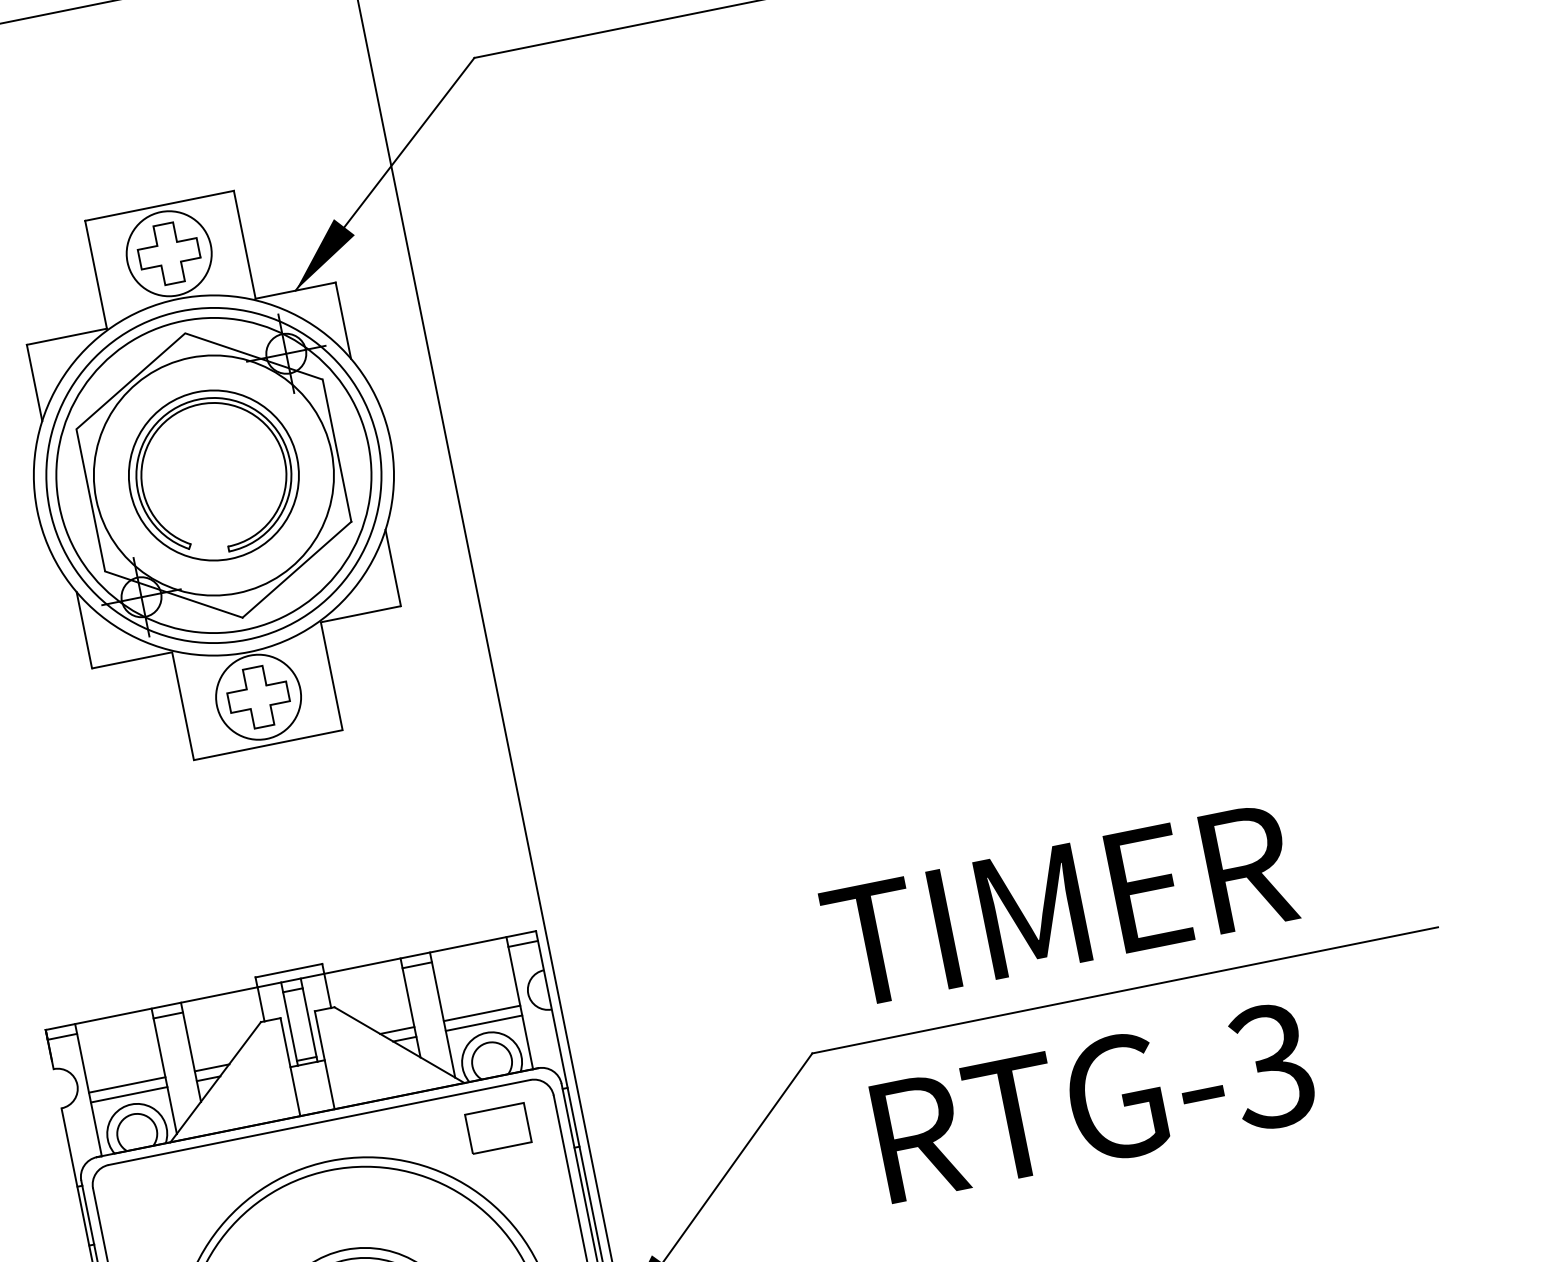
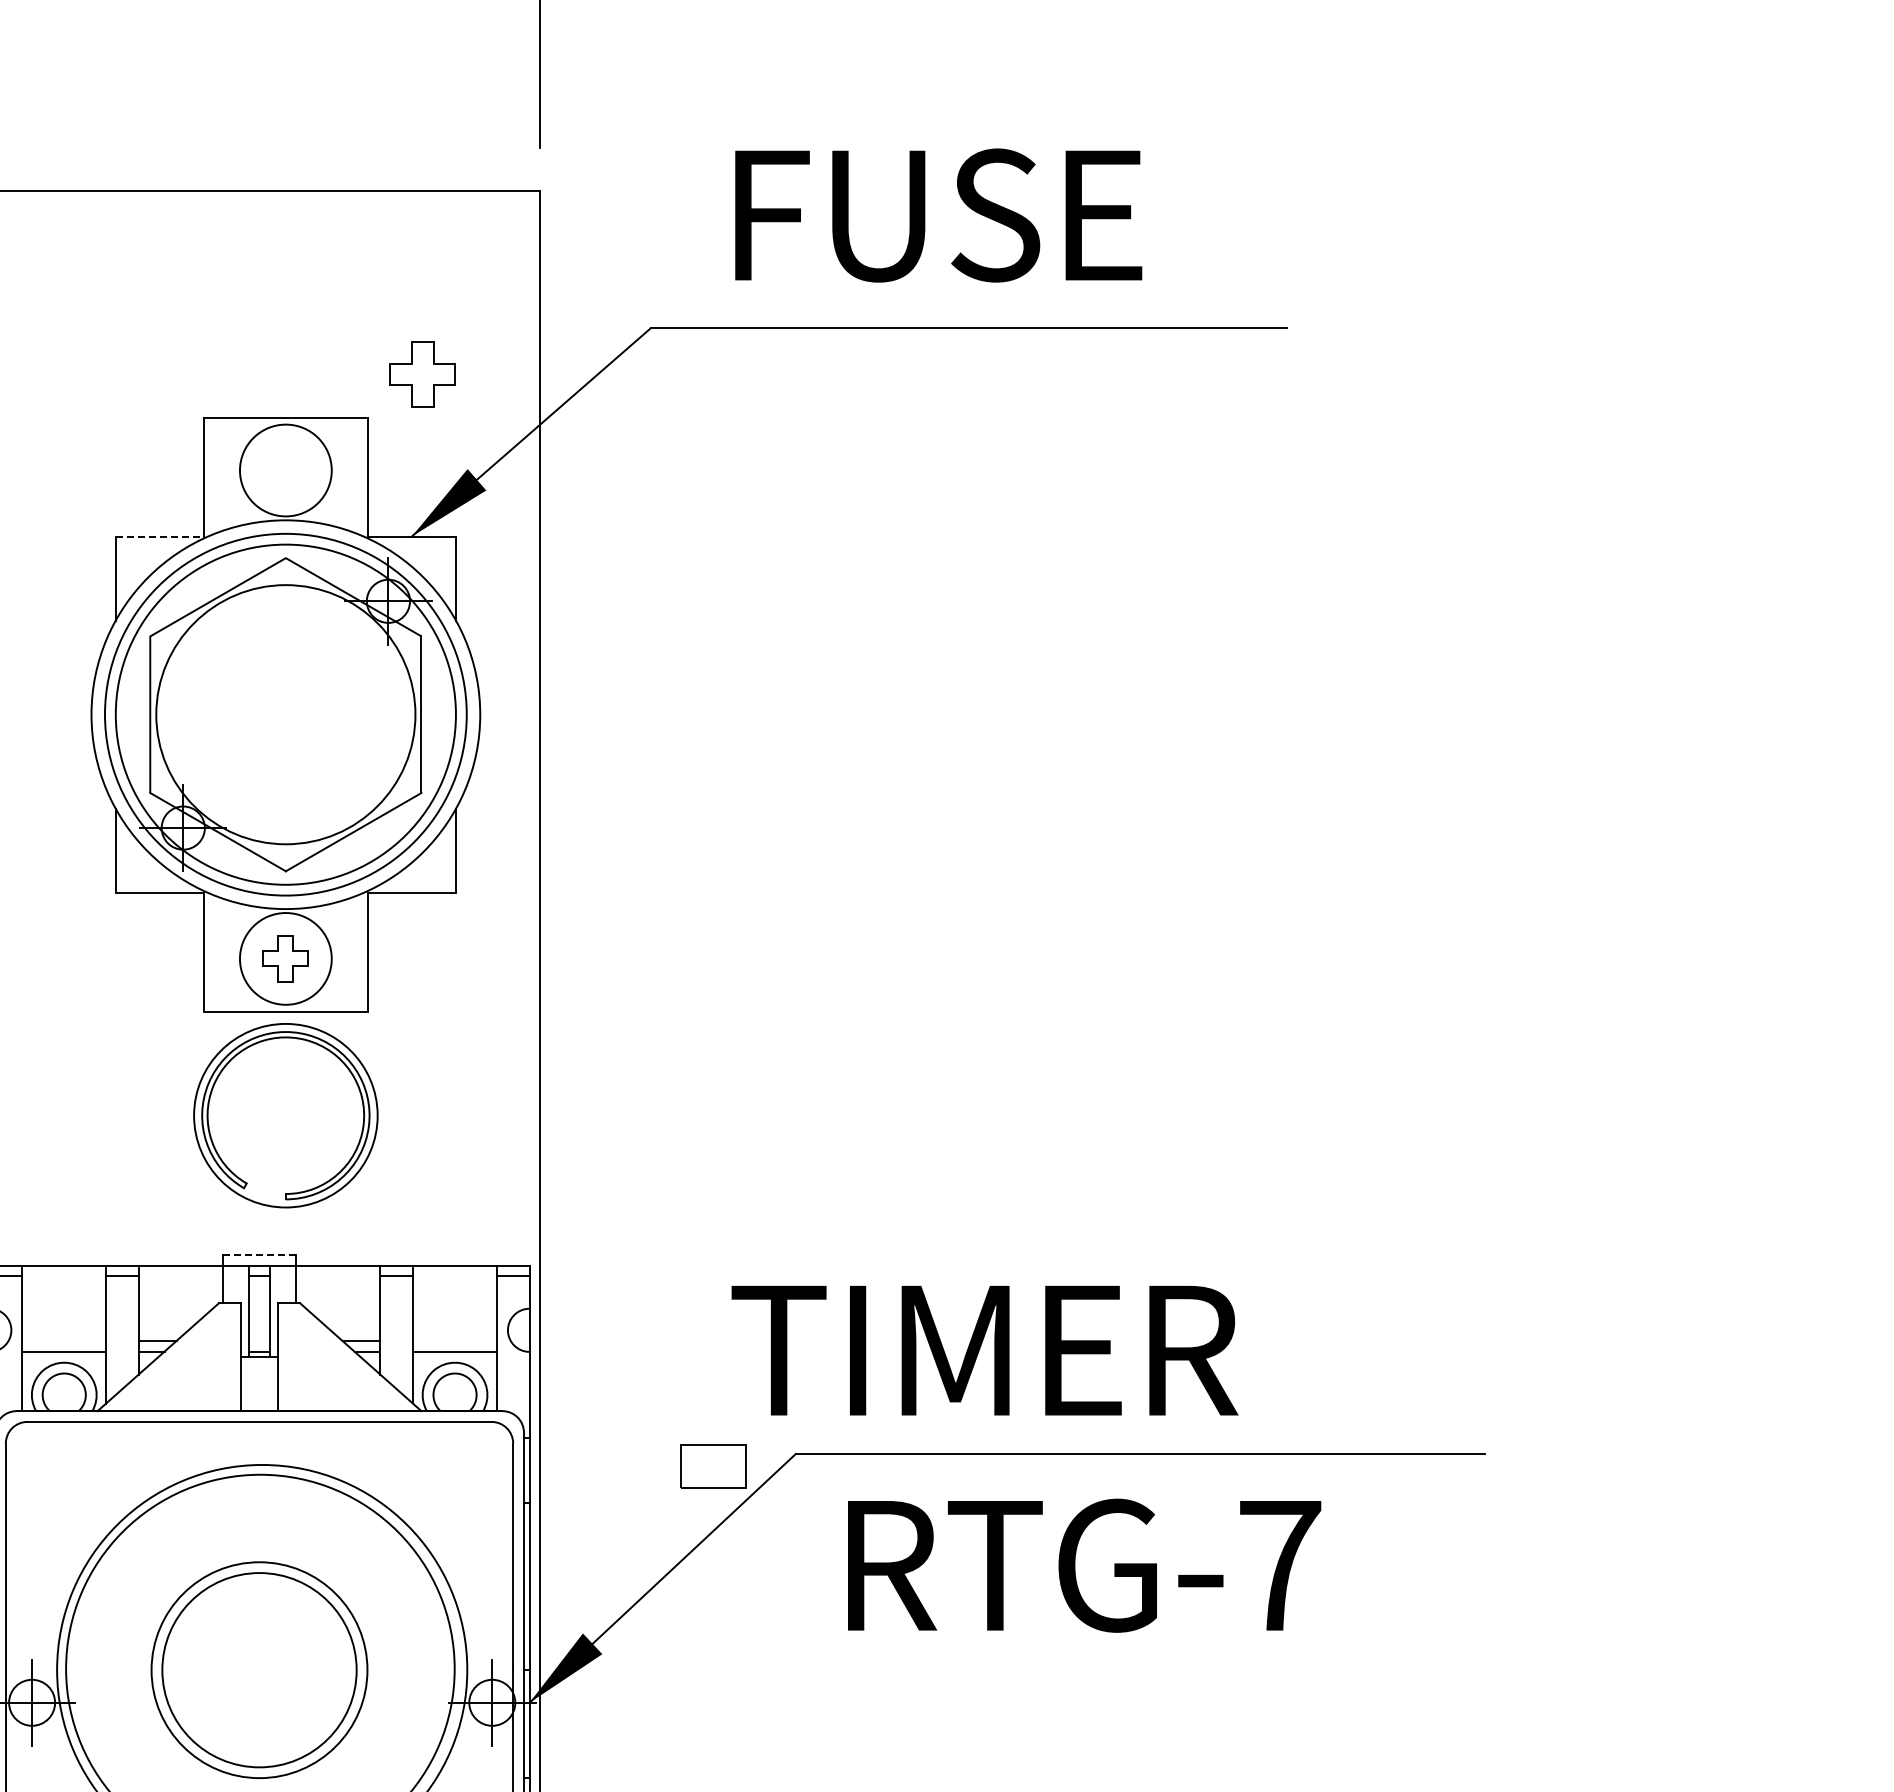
part: (168, 253) -> (422, 374), moved
line: (67, 336) -> (160, 536), solid -> dashed
part: (213, 475) -> (285, 1115), moved
part: (258, 696) -> (285, 958), size x0.7
text: (1059, 905) -> (984, 1350), moved
line: (288, 970) -> (259, 1254), solid -> dashed
line: (481, 1013) -> (454, 1341), removed
text: (1271, 1066) -> (1279, 1565), RTG-3 -> RTG-7
line: (126, 1085) -> (63, 1341), removed
part: (498, 1128) -> (713, 1466), moved

